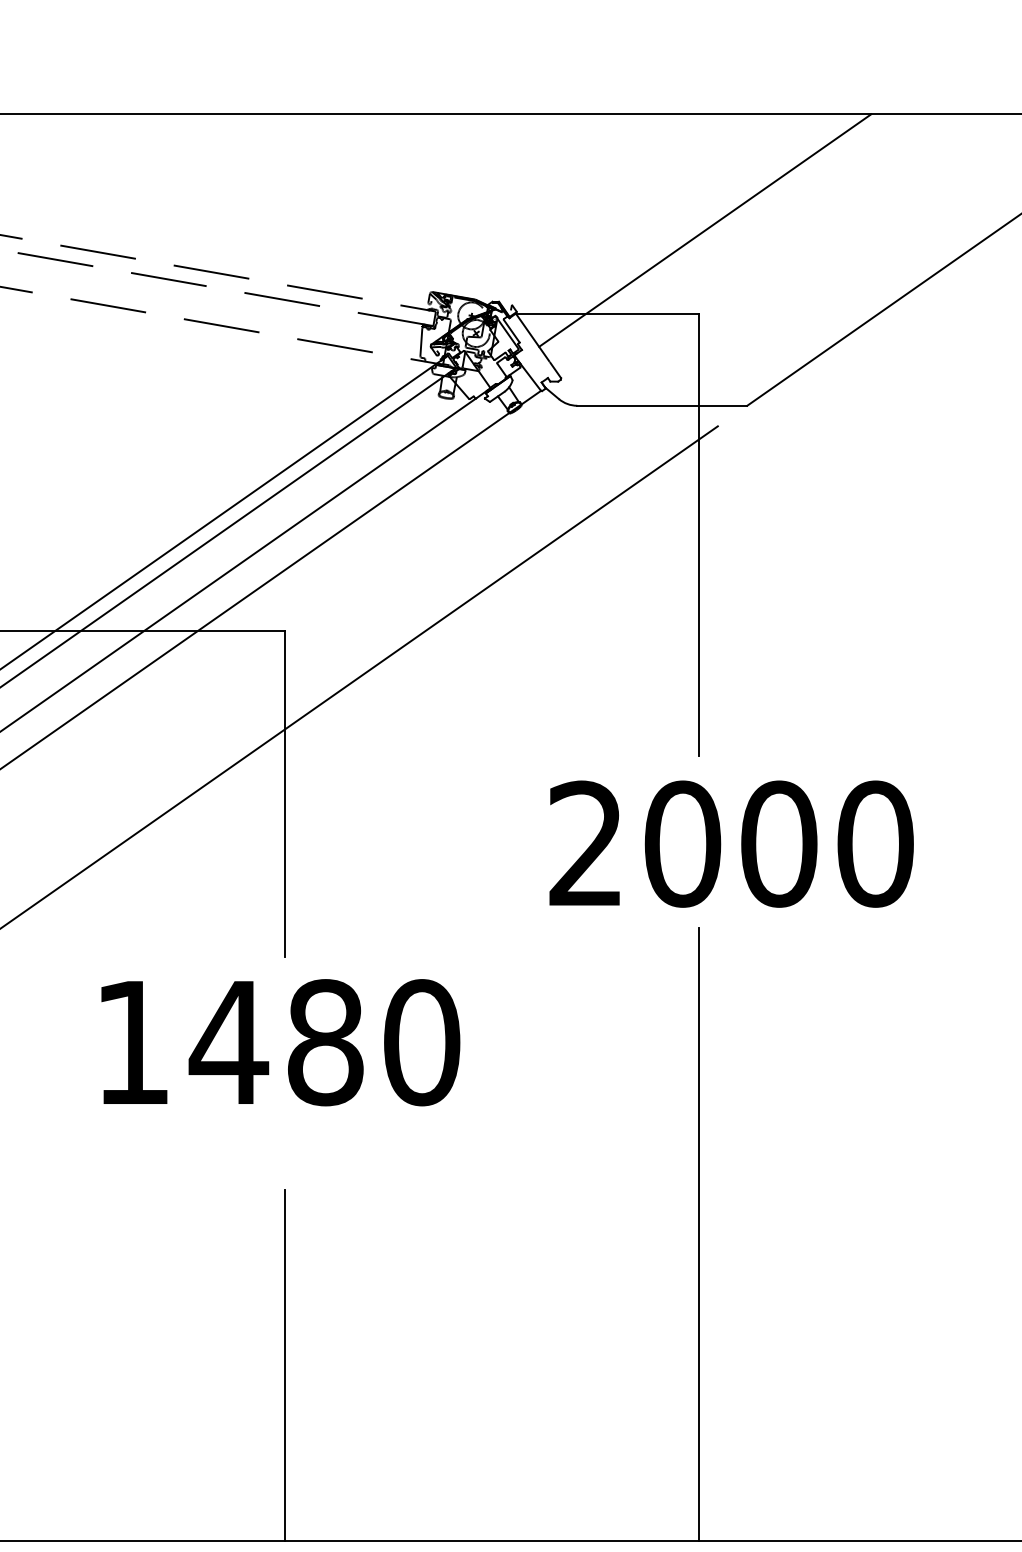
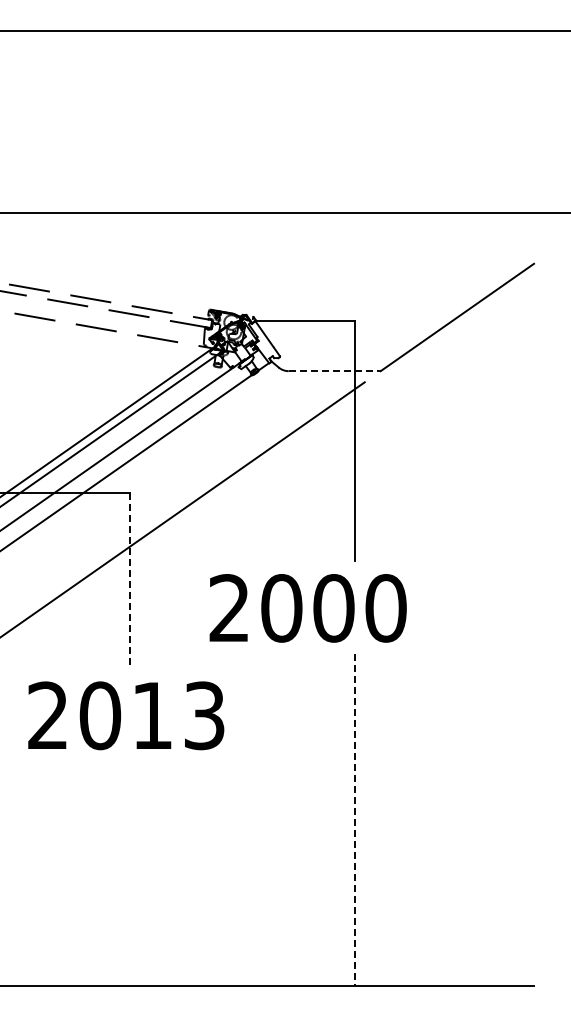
line: (704, 230) -> (357, 276), removed
line: (661, 406) -> (334, 371), solid -> dashed
line: (284, 794) -> (130, 581), solid -> dashed
text: (730, 844) -> (307, 608), moved
text: (277, 1042) -> (126, 715), 1480 -> 2013
line: (698, 1234) -> (354, 819), solid -> dashed
line: (284, 1365) -> (130, 890), removed

